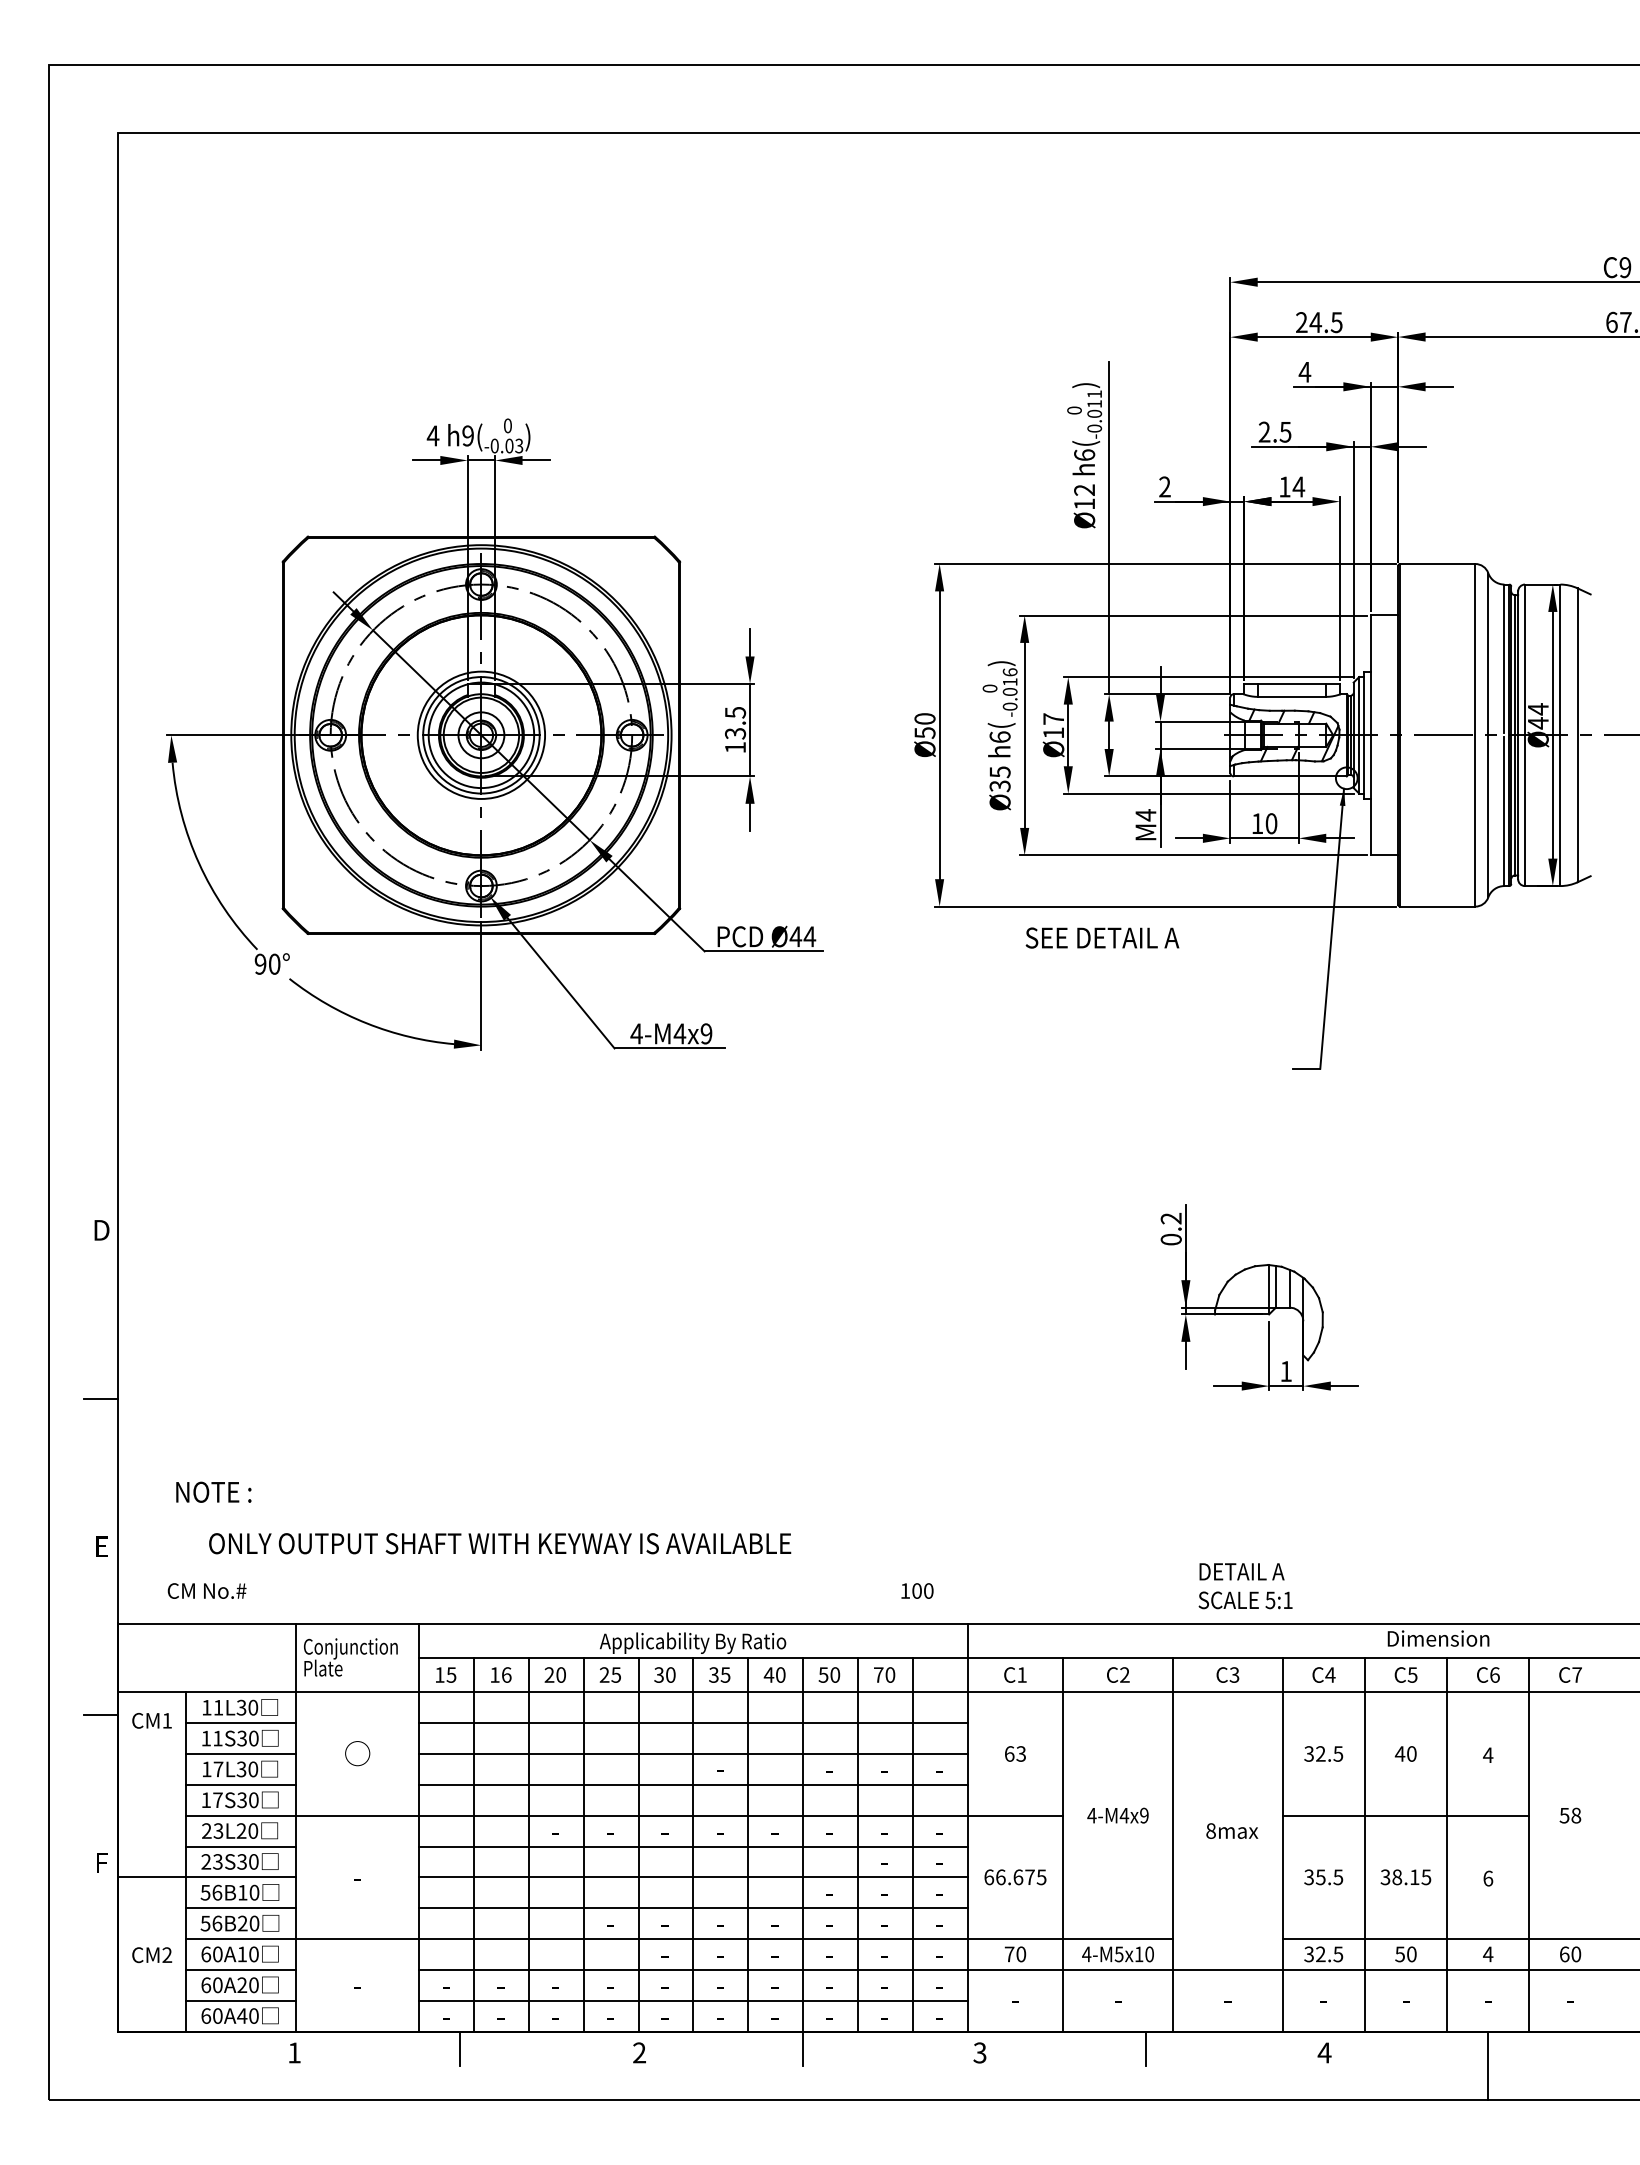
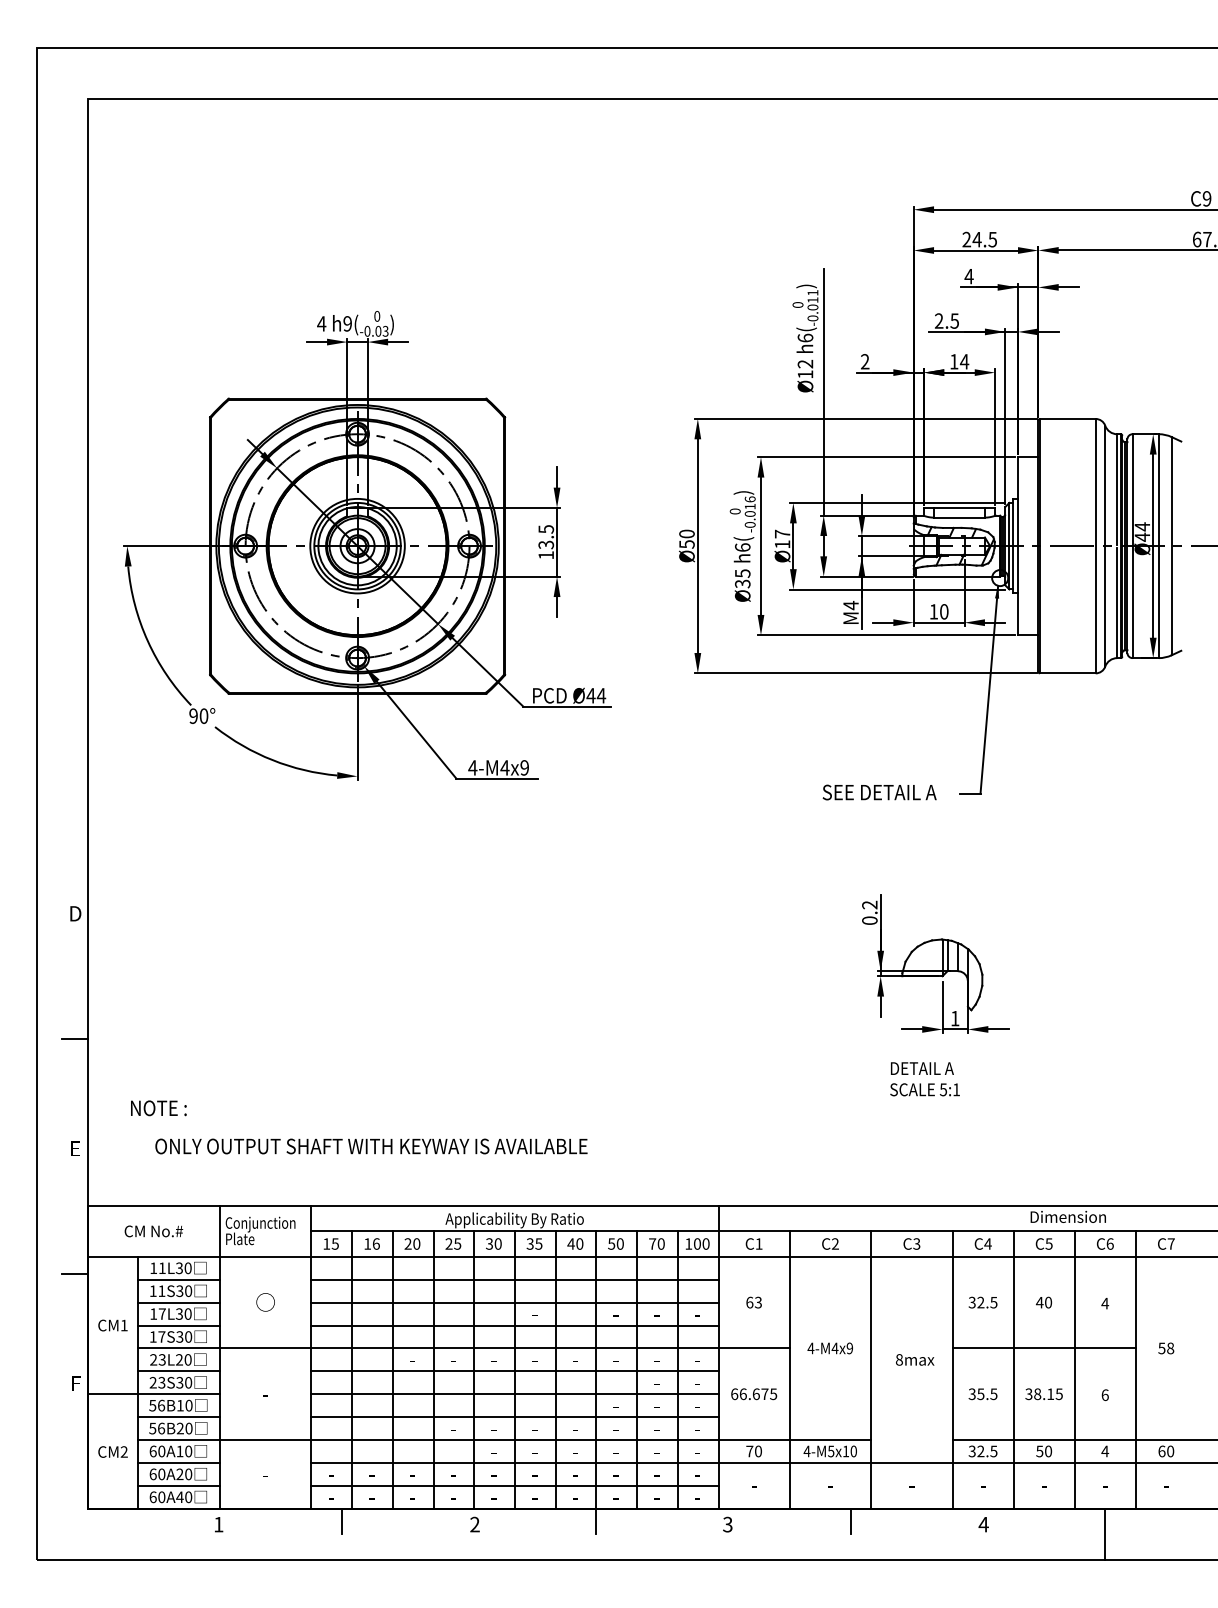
text: (1102, 937) -> (879, 792), moved
text: (1245, 1586) -> (924, 1079), moved
text: (206, 1590) -> (153, 1230), moved
text: (917, 1590) -> (697, 1243), moved
text: (151, 1720) -> (112, 1325), moved

